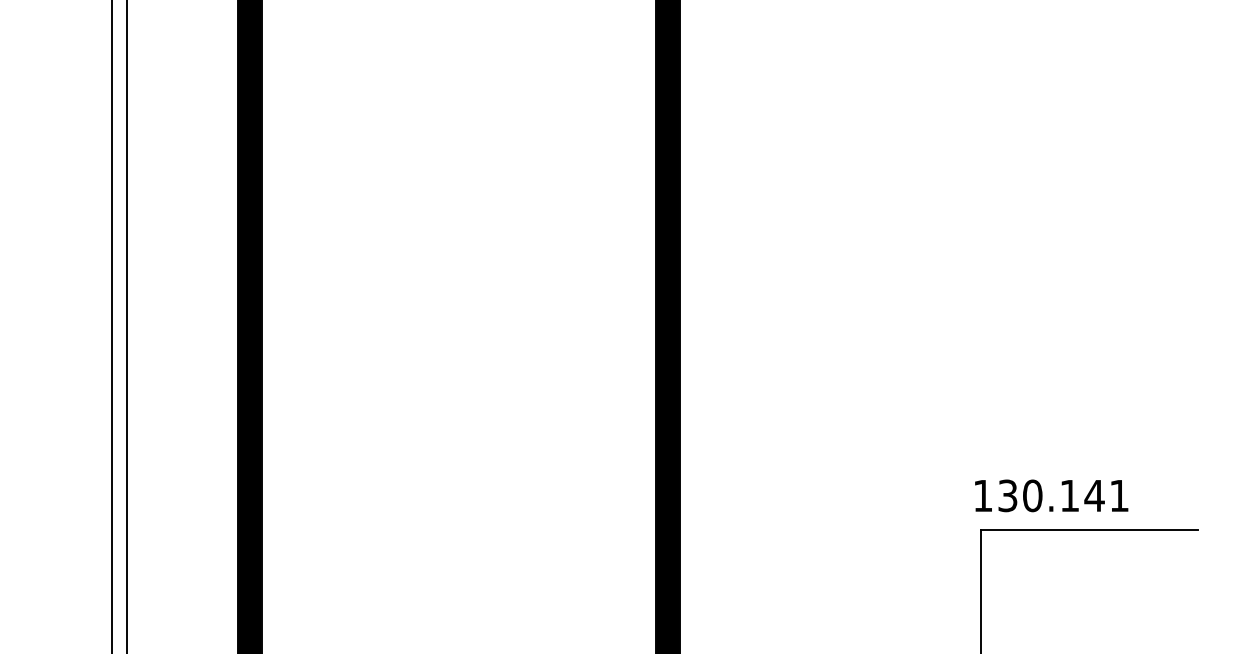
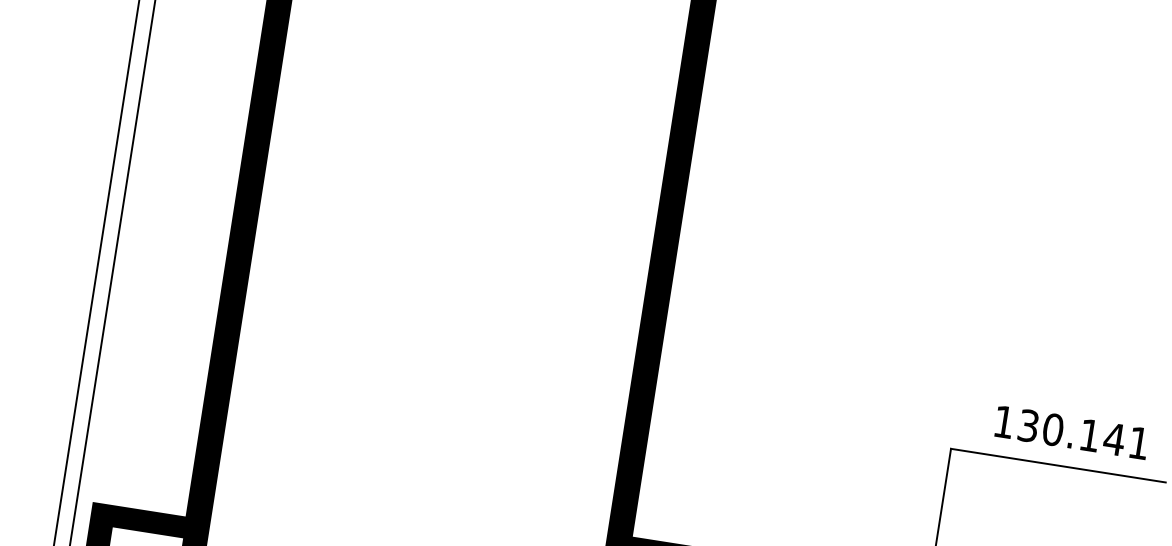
text: (1051, 495) -> (1071, 432), moved

